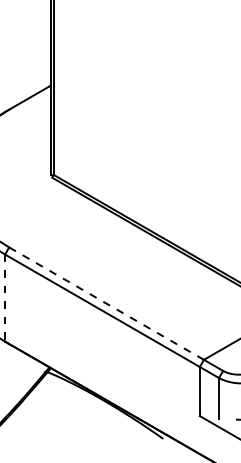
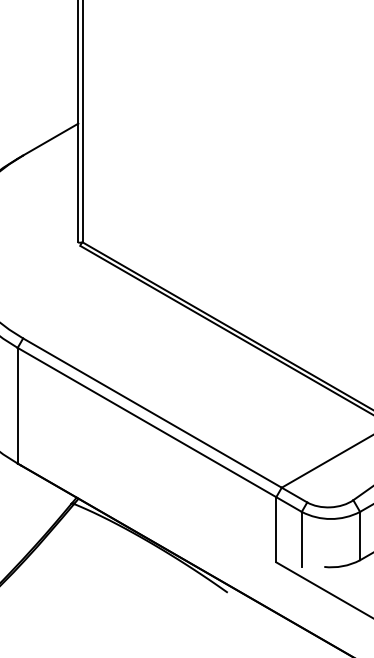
line: (4, 297) -> (17, 405), dashed -> solid
line: (106, 303) -> (152, 413), dashed -> solid

